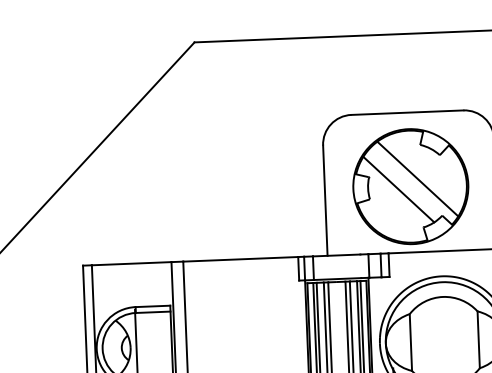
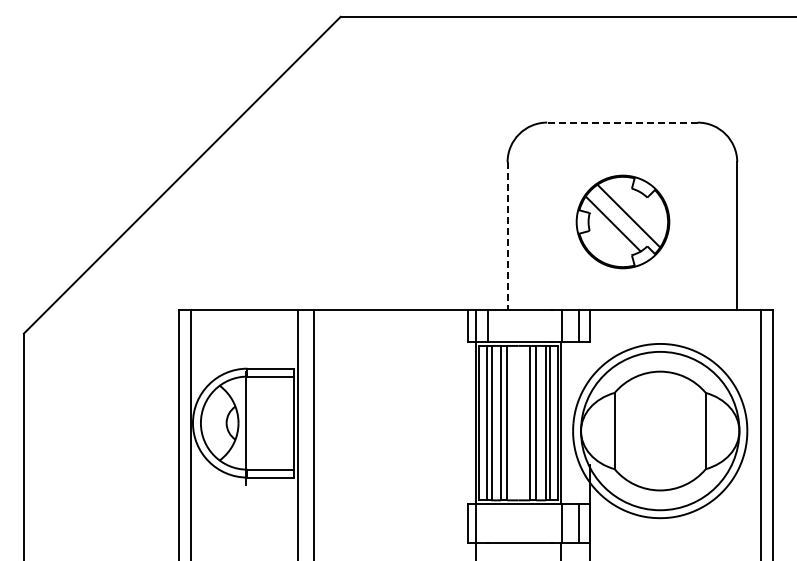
line: (406, 112) -> (621, 122), solid -> dashed
part: (410, 186) -> (622, 221), size x0.6
line: (325, 200) -> (507, 236), solid -> dashed

